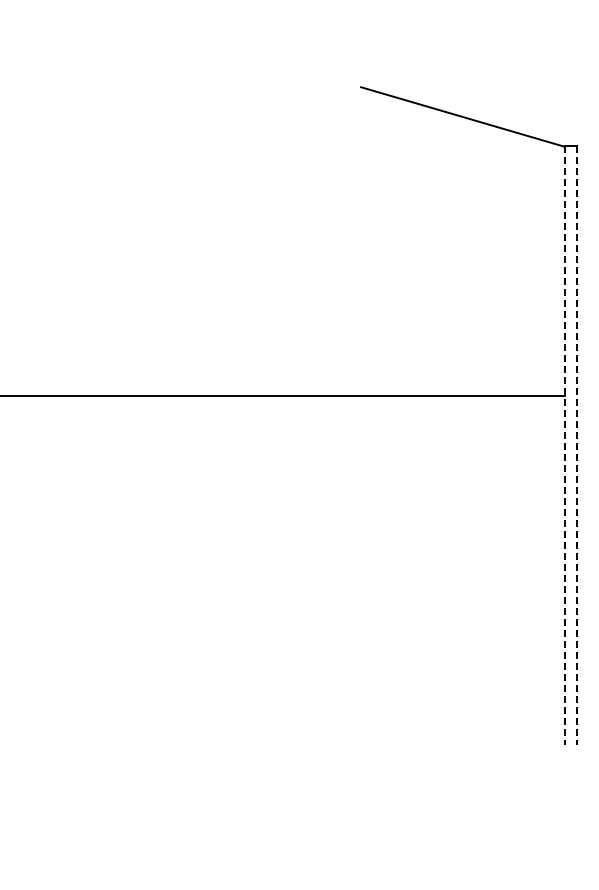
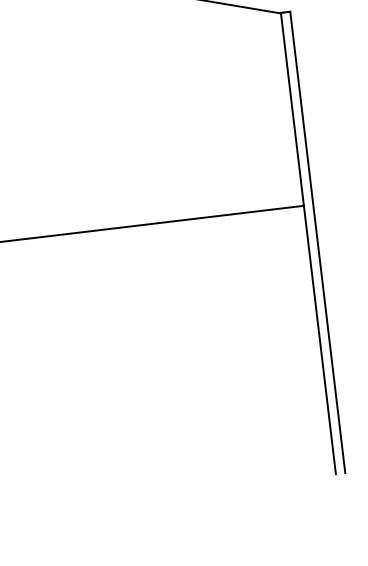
line: (564, 445) -> (308, 243), dashed -> solid
line: (576, 445) -> (317, 242), dashed -> solid

